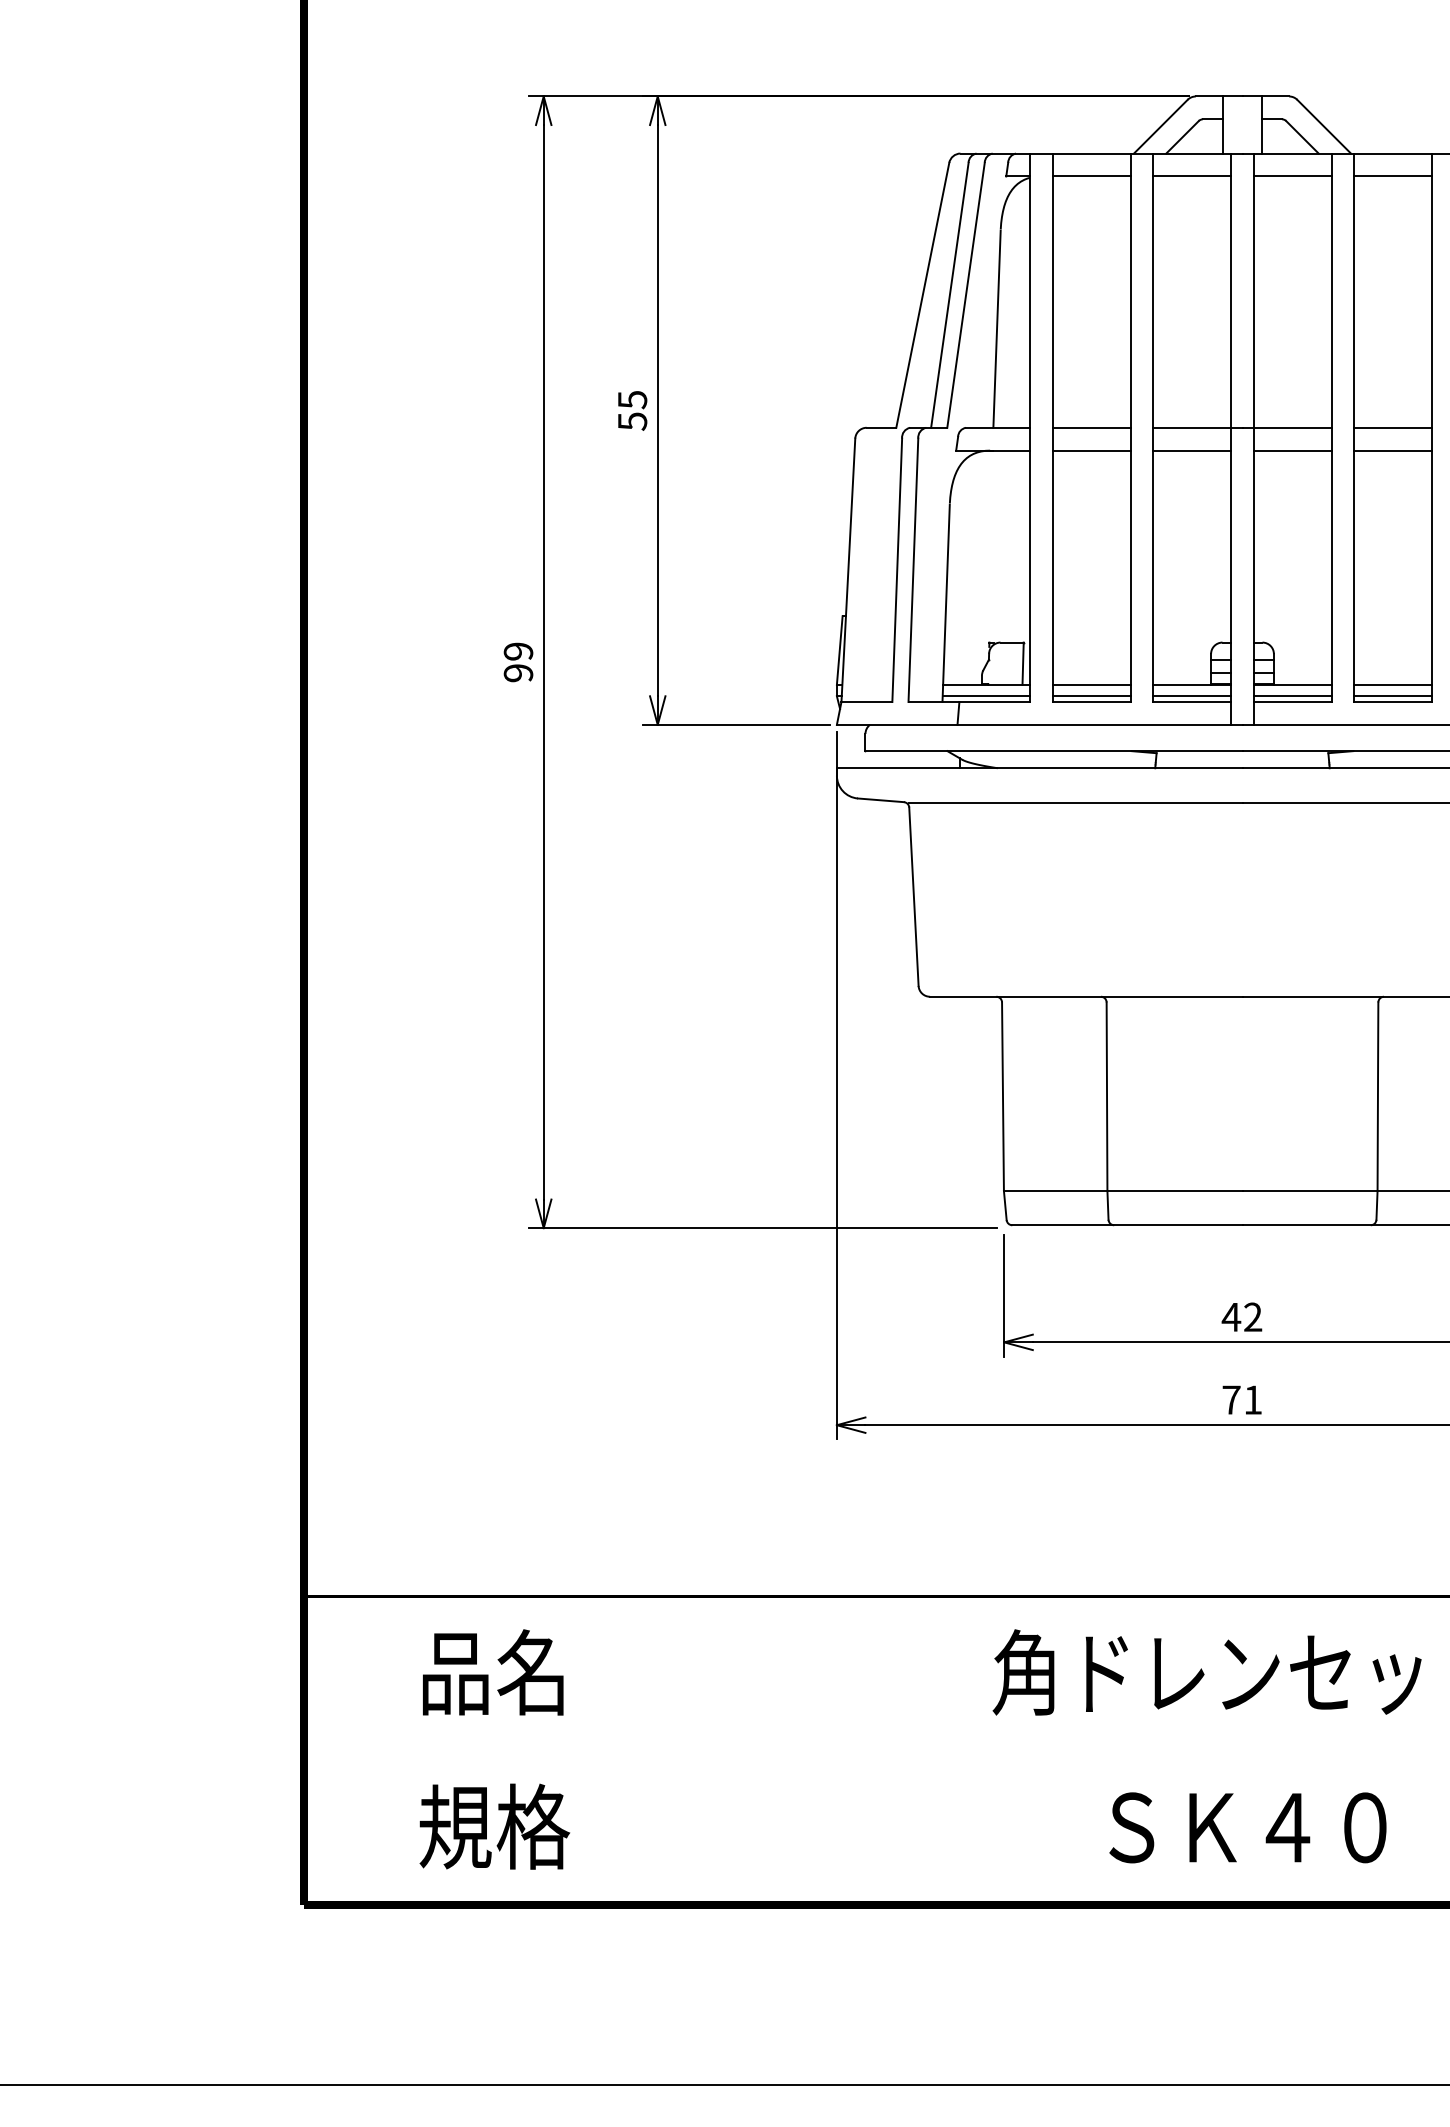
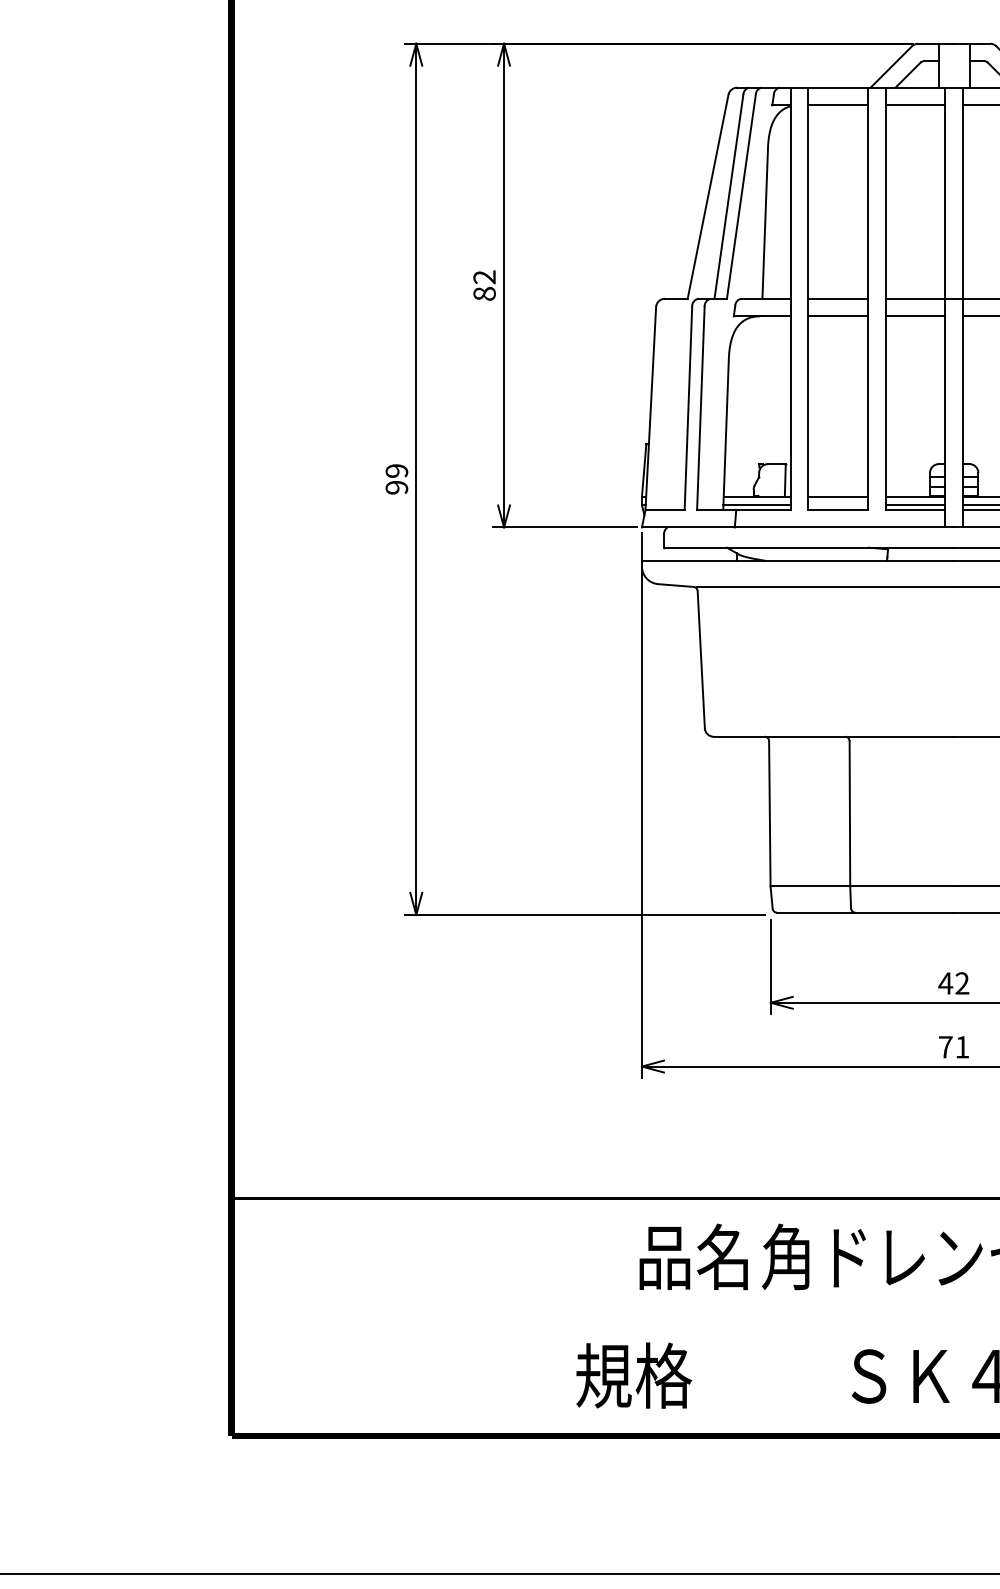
text: (632, 410) -> (484, 285), 55 -> 82
line: (1091, 696) -> (837, 505), removed
text: (493, 1672) -> (694, 1256), moved
text: (494, 1826) -> (633, 1375), moved

